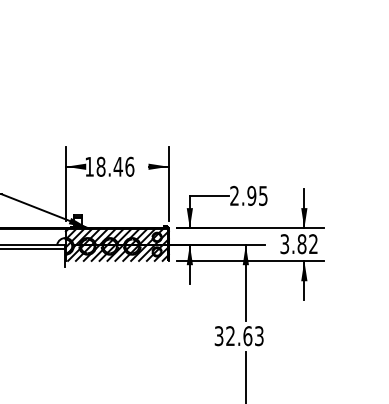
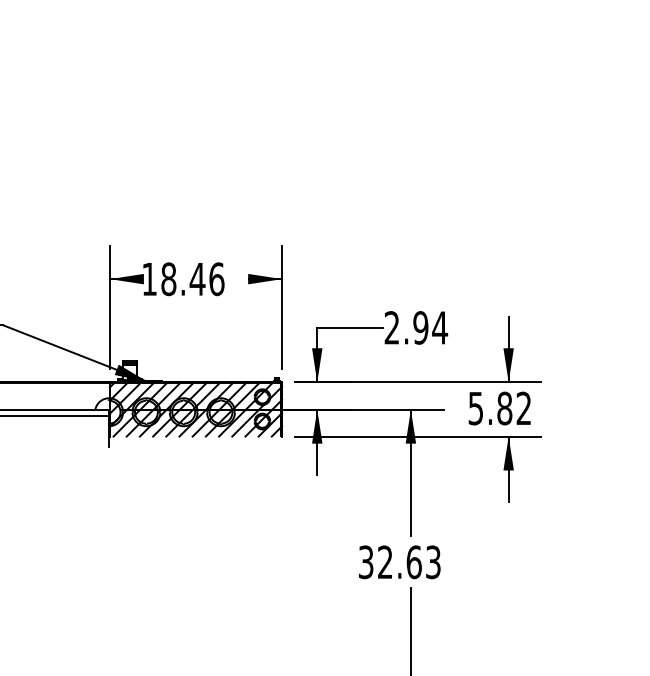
text: (263, 195) -> (440, 327), 2.95 -> 2.94
text: (284, 243) -> (475, 407), 3.82 -> 5.82

